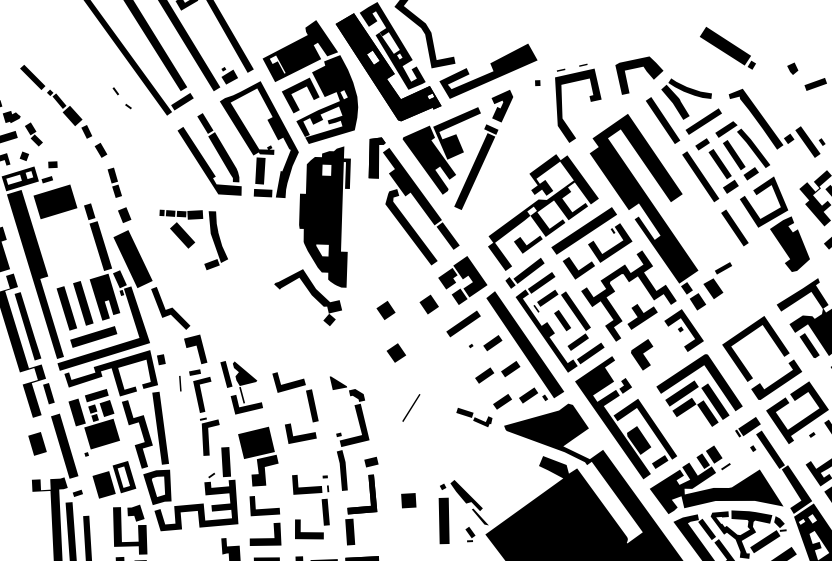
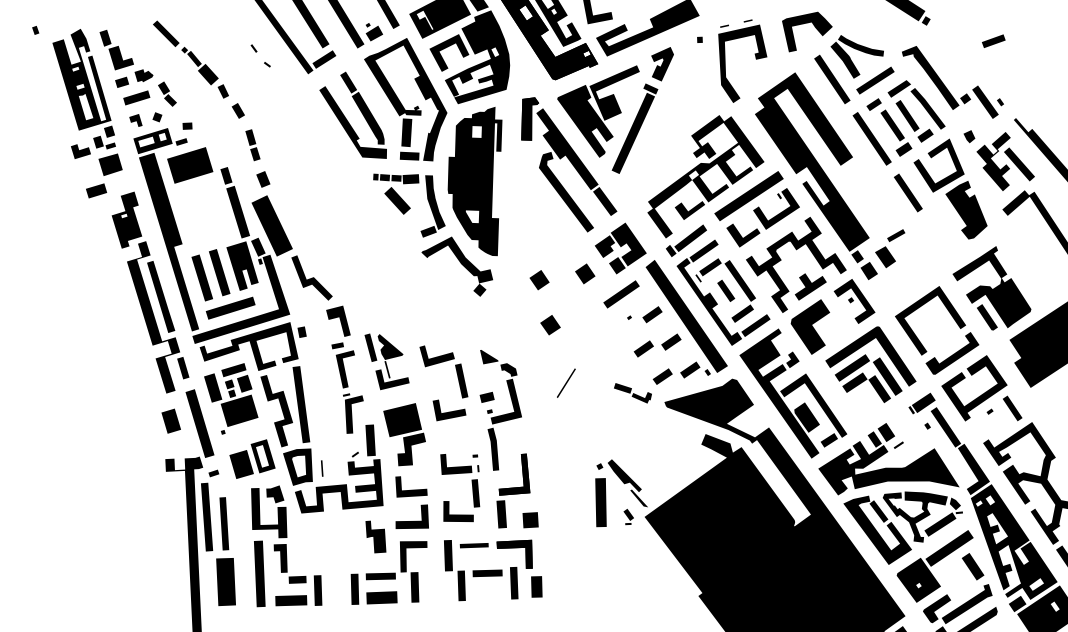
part: (792, 68) -> (969, 136), moved
part: (193, 239) -> (409, 205), moved
part: (641, 354) -> (809, 326), size x1.67
line: (180, 383) -> (322, 468), moved
part: (370, 461) -> (486, 396), moved
part: (408, 500) -> (530, 520), moved

